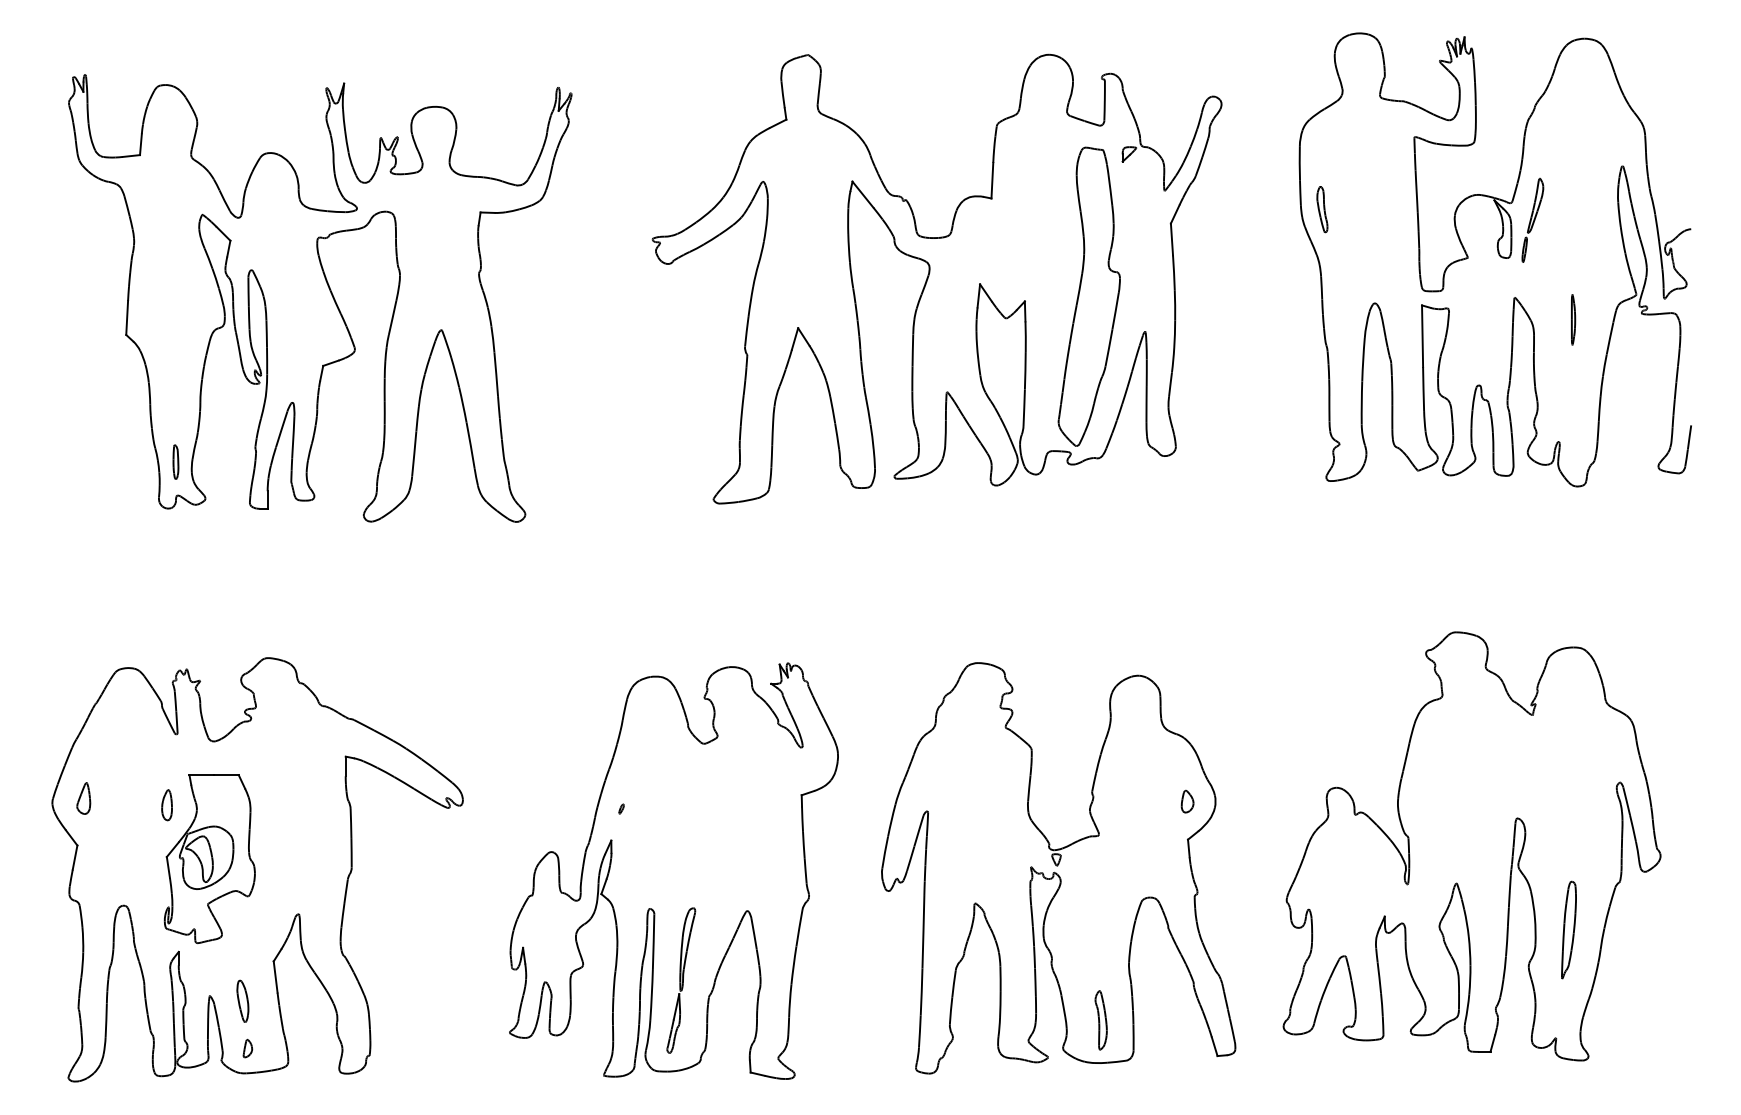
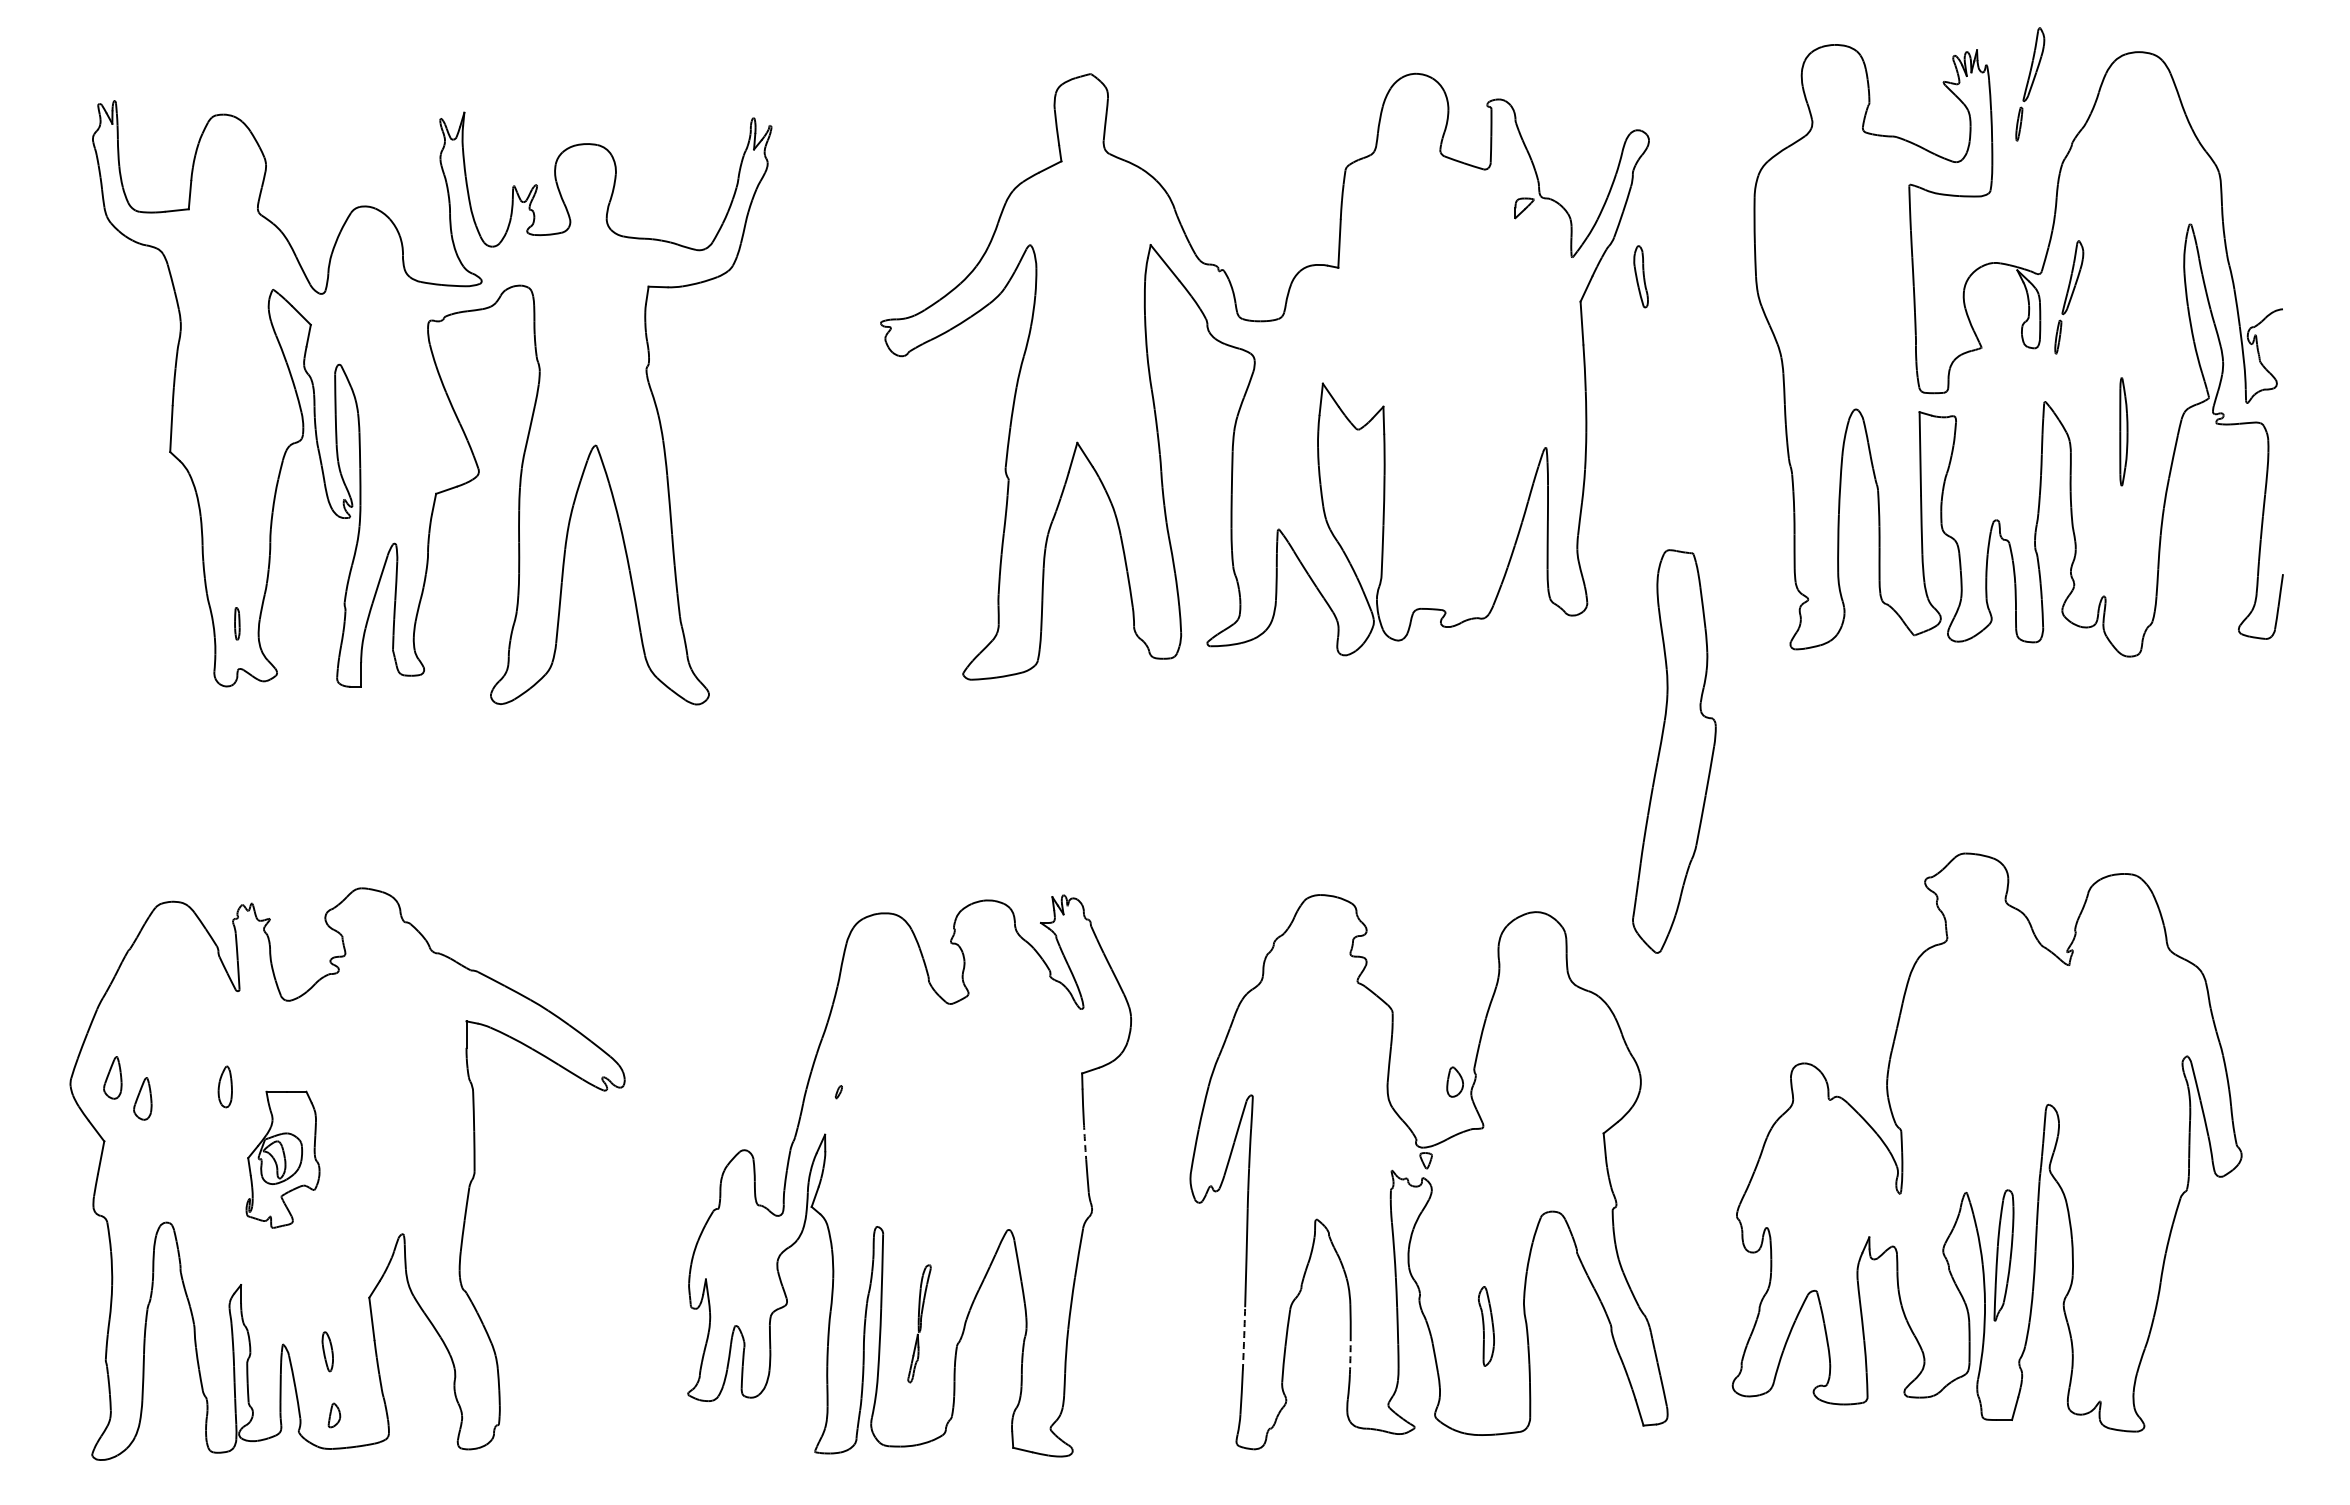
part: (1504, 62) -> (2030, 84), added
part: (1321, 209) -> (1640, 276), moved
part: (1089, 296) -> (1674, 751), moved
part: (1573, 319) -> (2124, 431), size x1.6
part: (176, 461) -> (237, 623), size x0.7
part: (1187, 801) -> (1454, 1081), moved
part: (105, 813) -> (142, 1098), added
arc: (803, 845) -> (1084, 1141), solid -> dashed
part: (209, 858) -> (282, 1159), size x0.6
part: (1568, 930) -> (2003, 1255), moved
part: (681, 980) -> (919, 1323), size x0.6
arc: (921, 992) -> (1244, 1339), solid -> dashed
part: (242, 1001) -> (327, 1351), size x0.7
arc: (1000, 1004) -> (1350, 1356), solid -> dashed
part: (1101, 1020) -> (1486, 1326), moved

